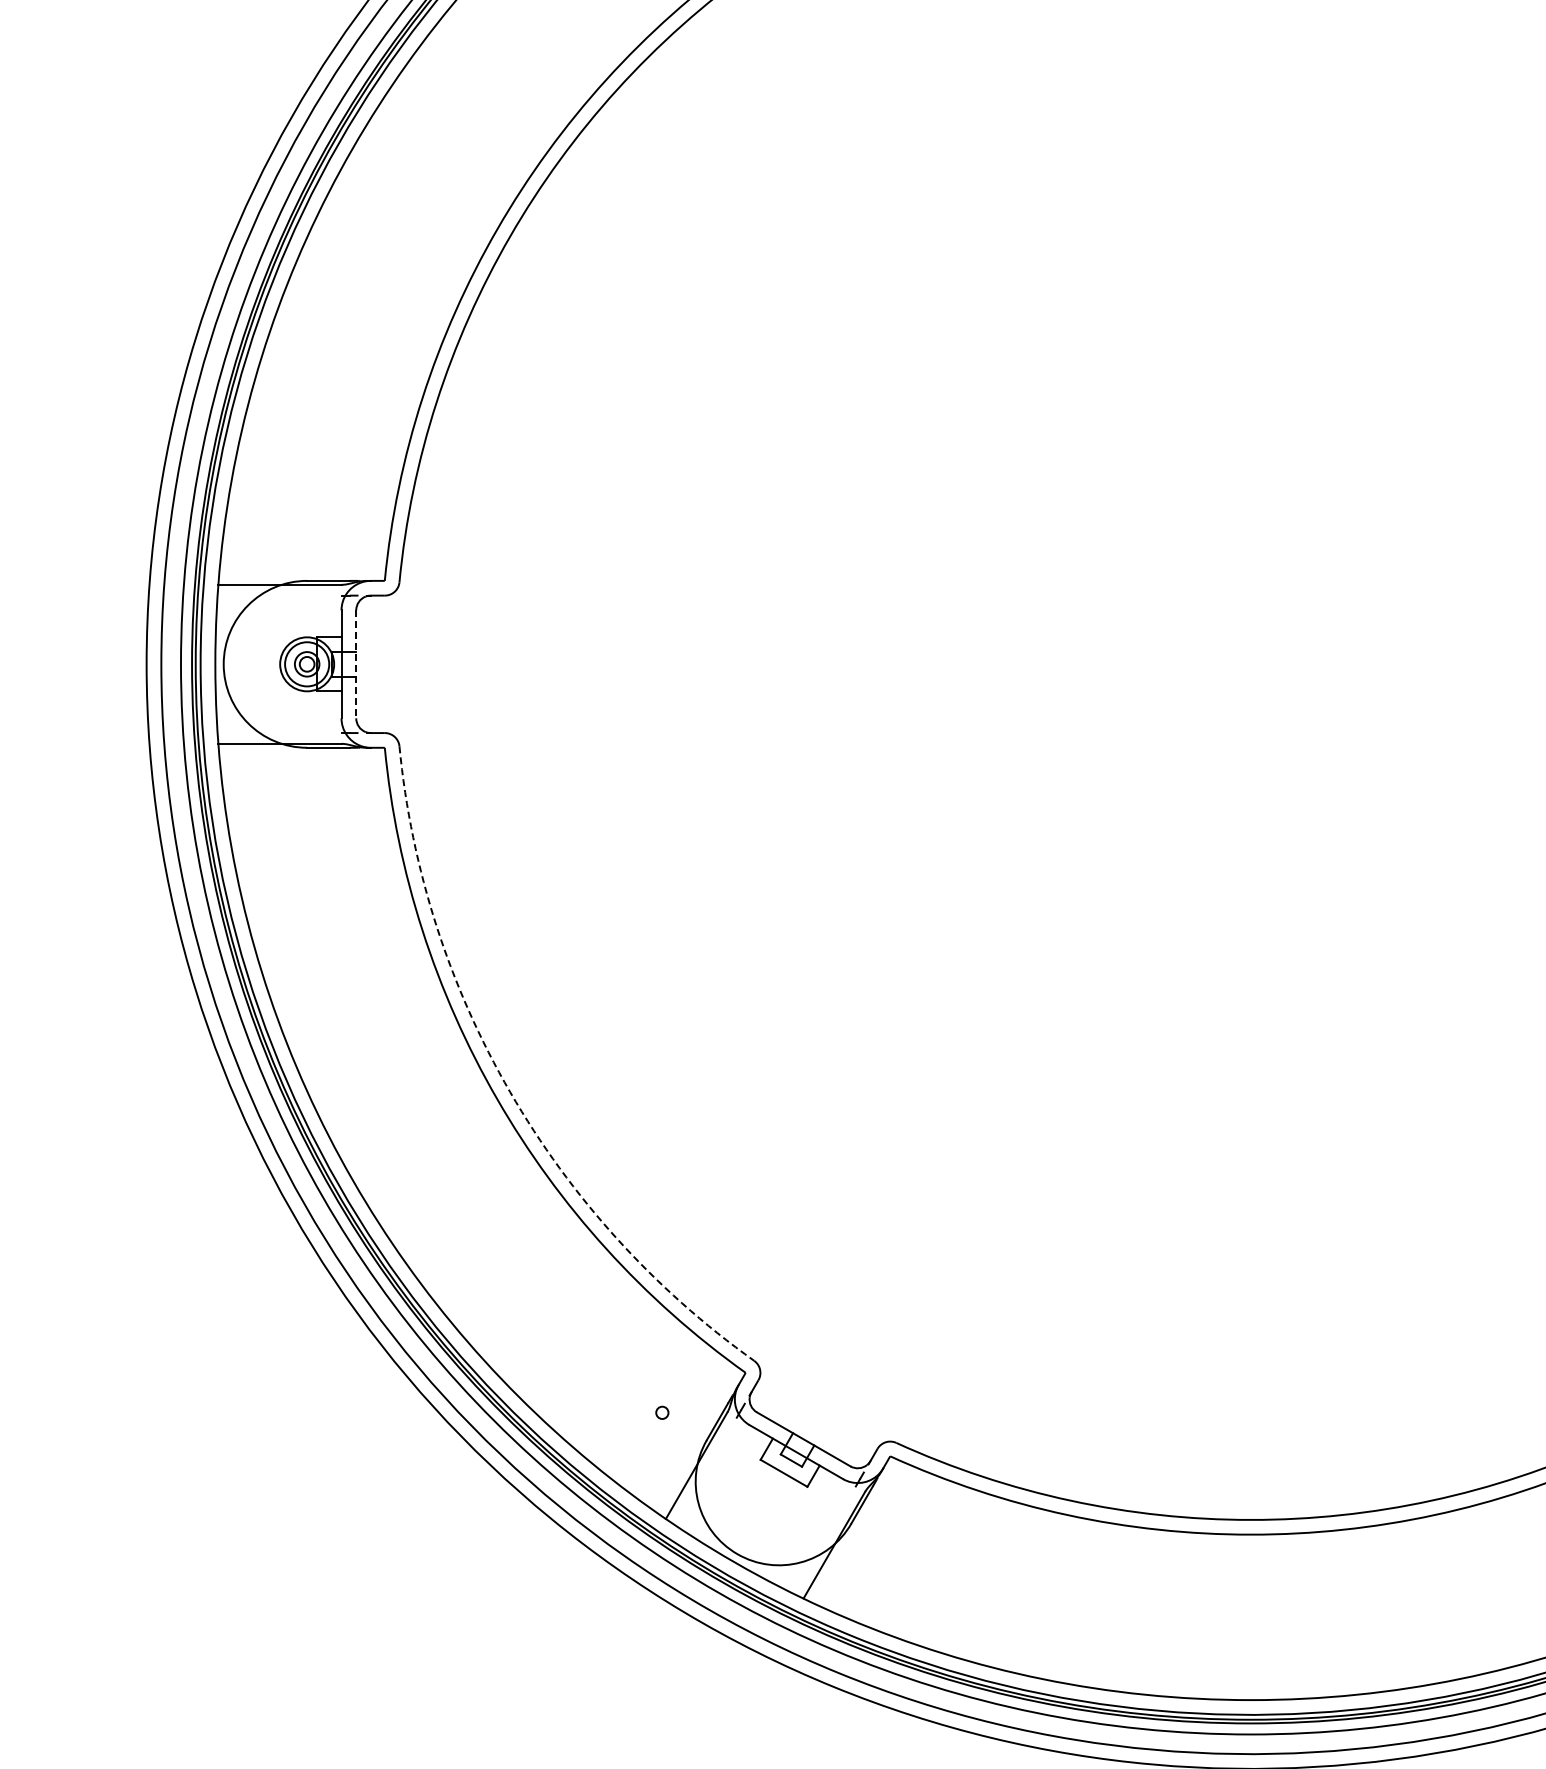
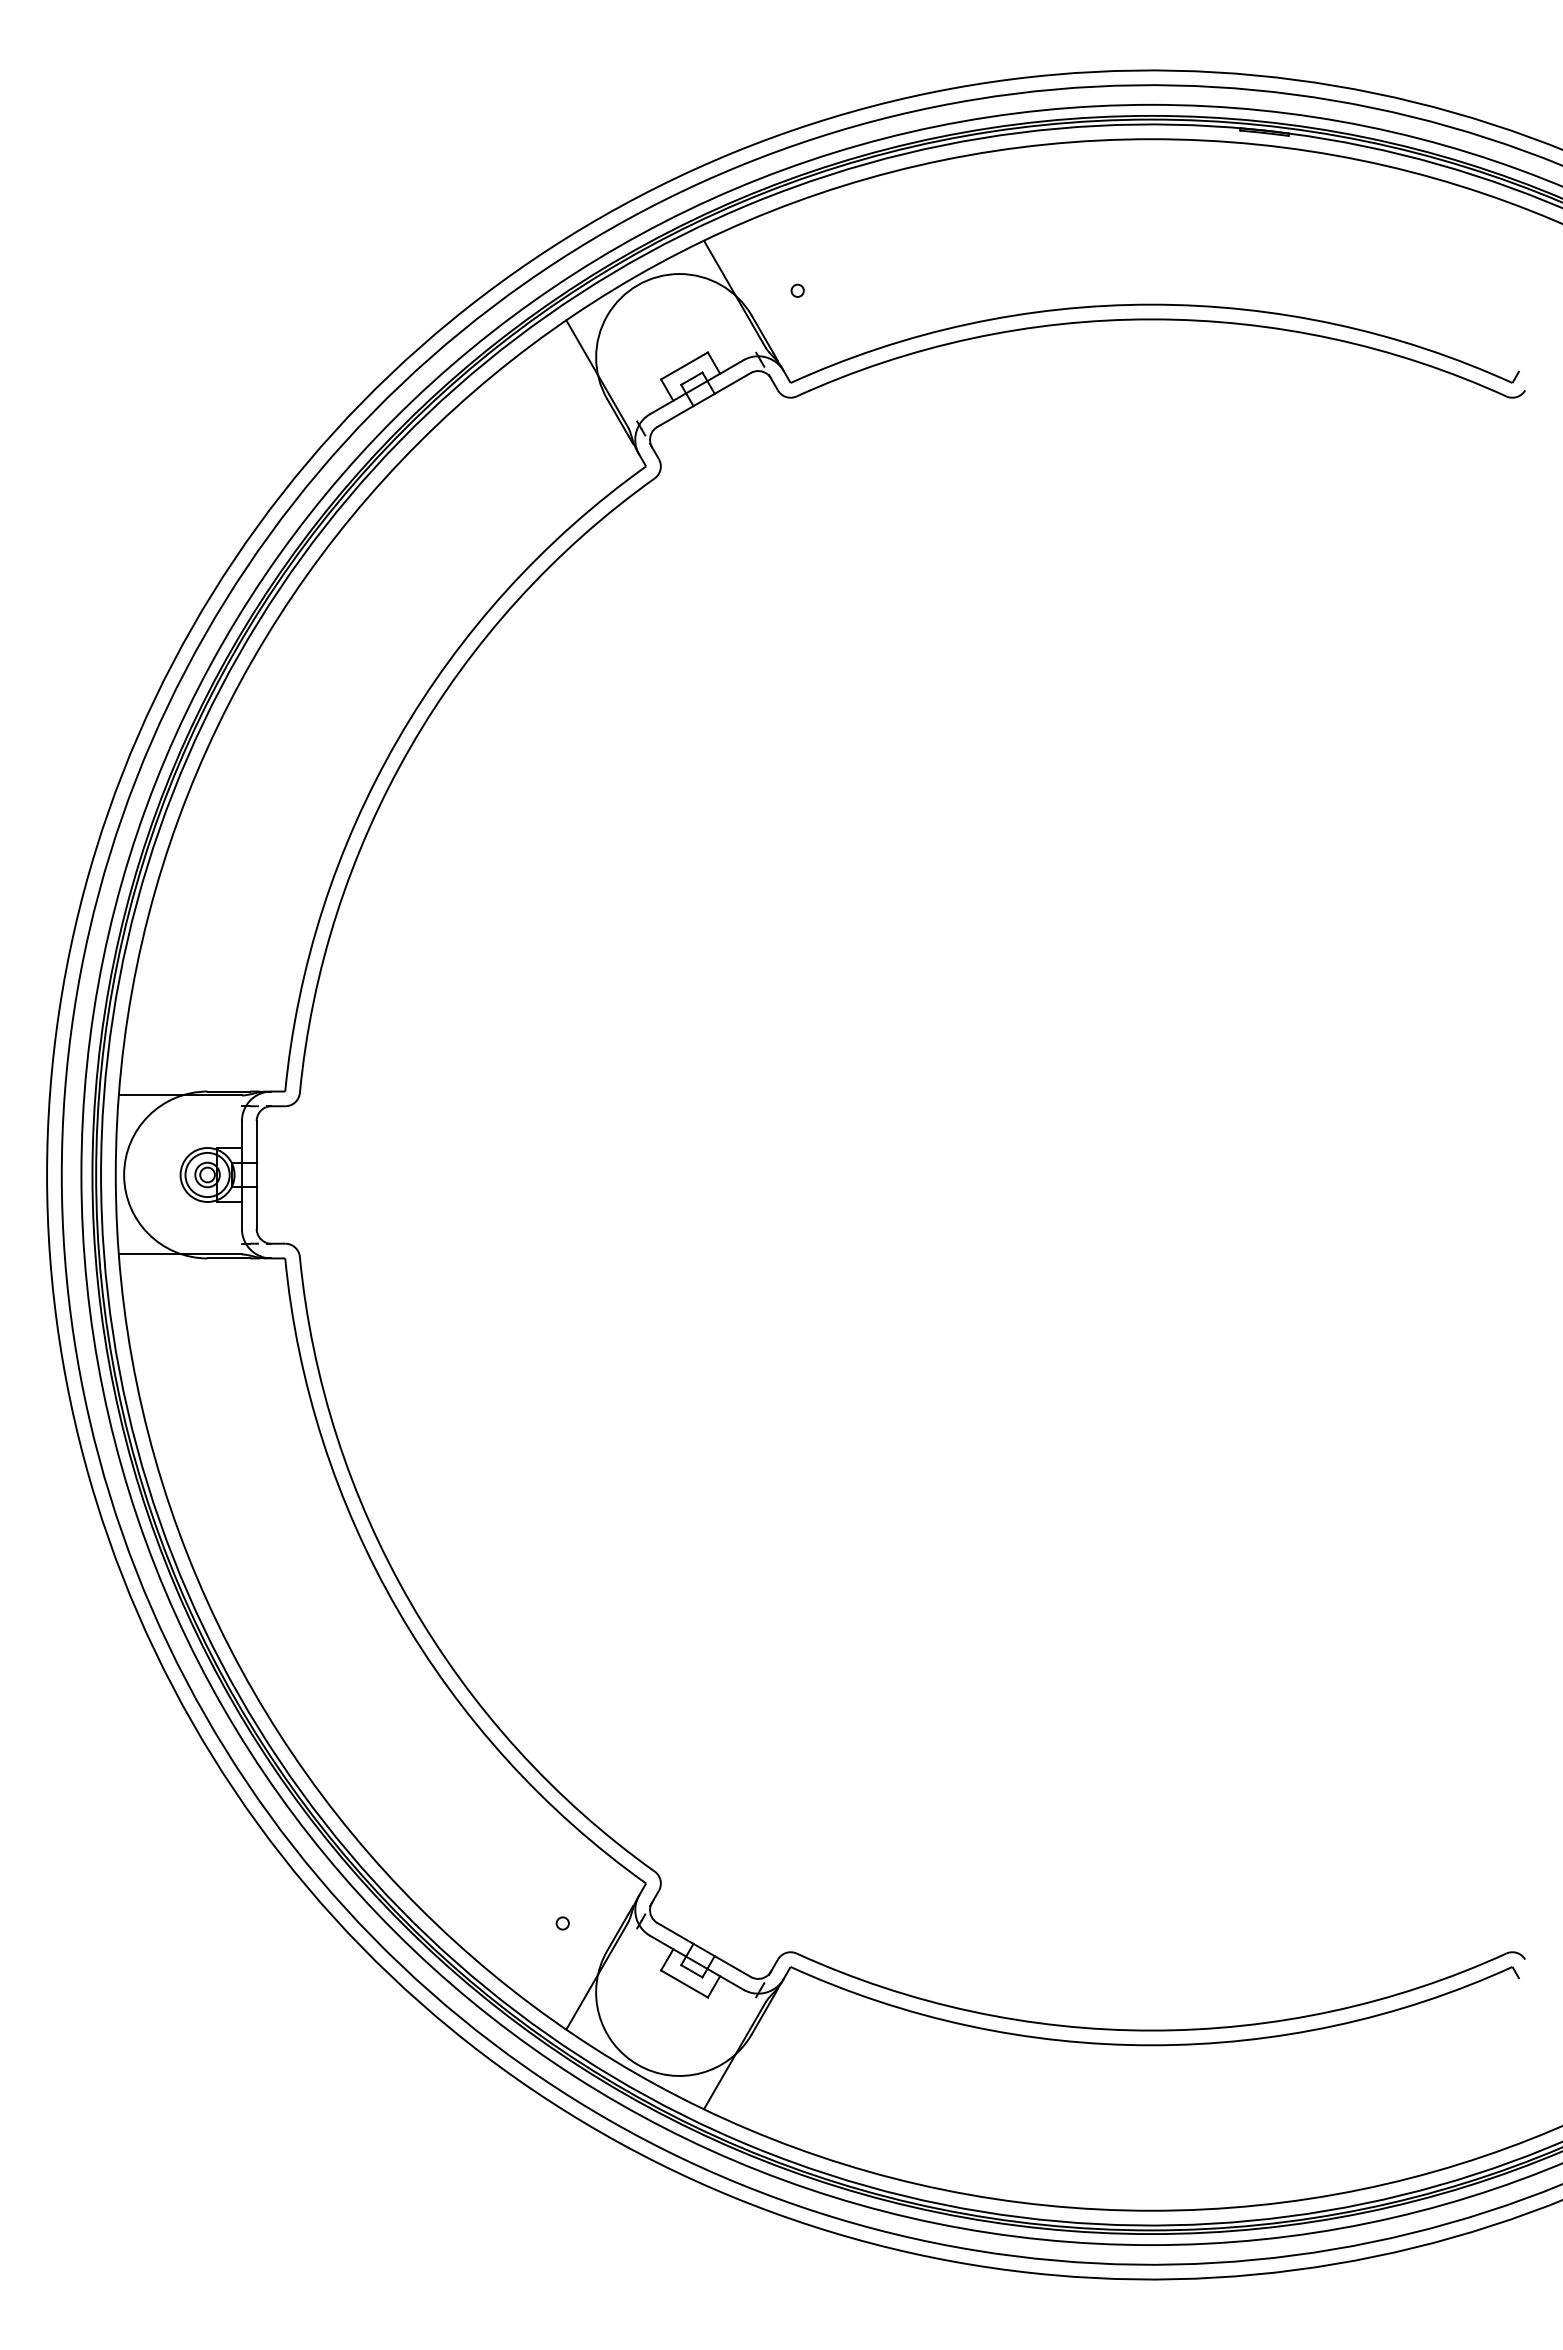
line: (356, 663) -> (256, 1174), dashed -> solid
arc: (510, 1091) -> (410, 1602), dashed -> solid

